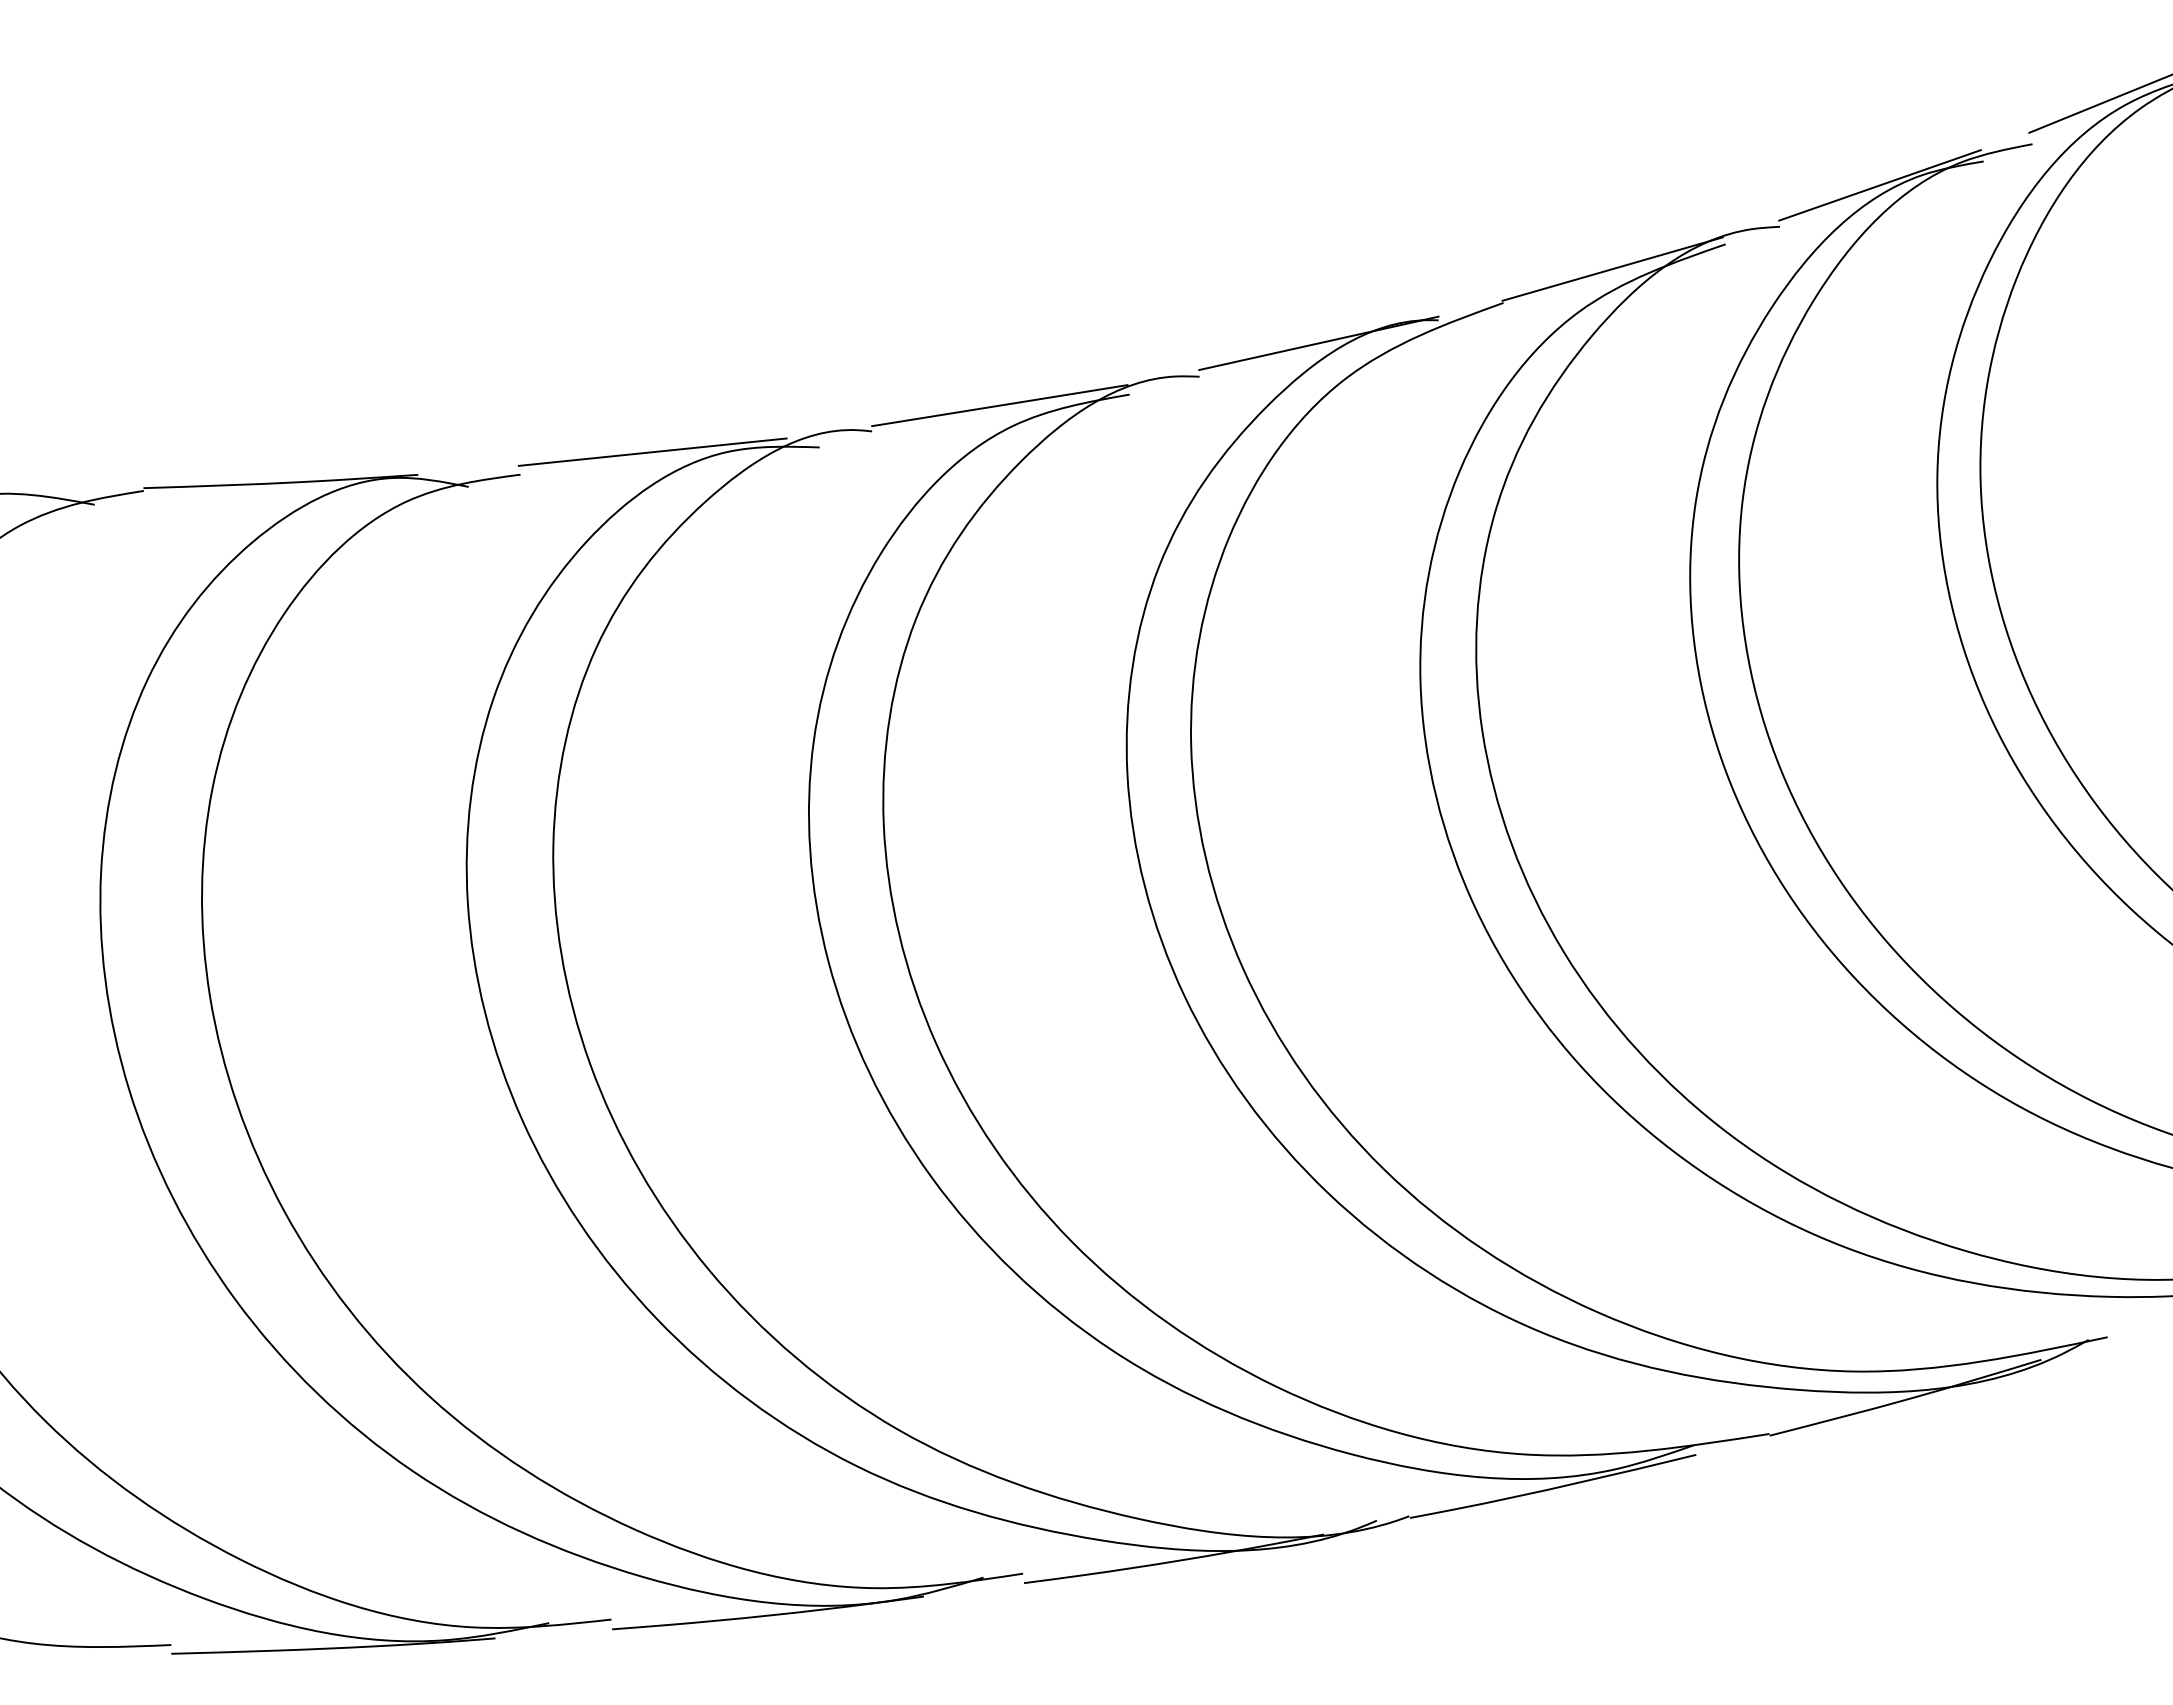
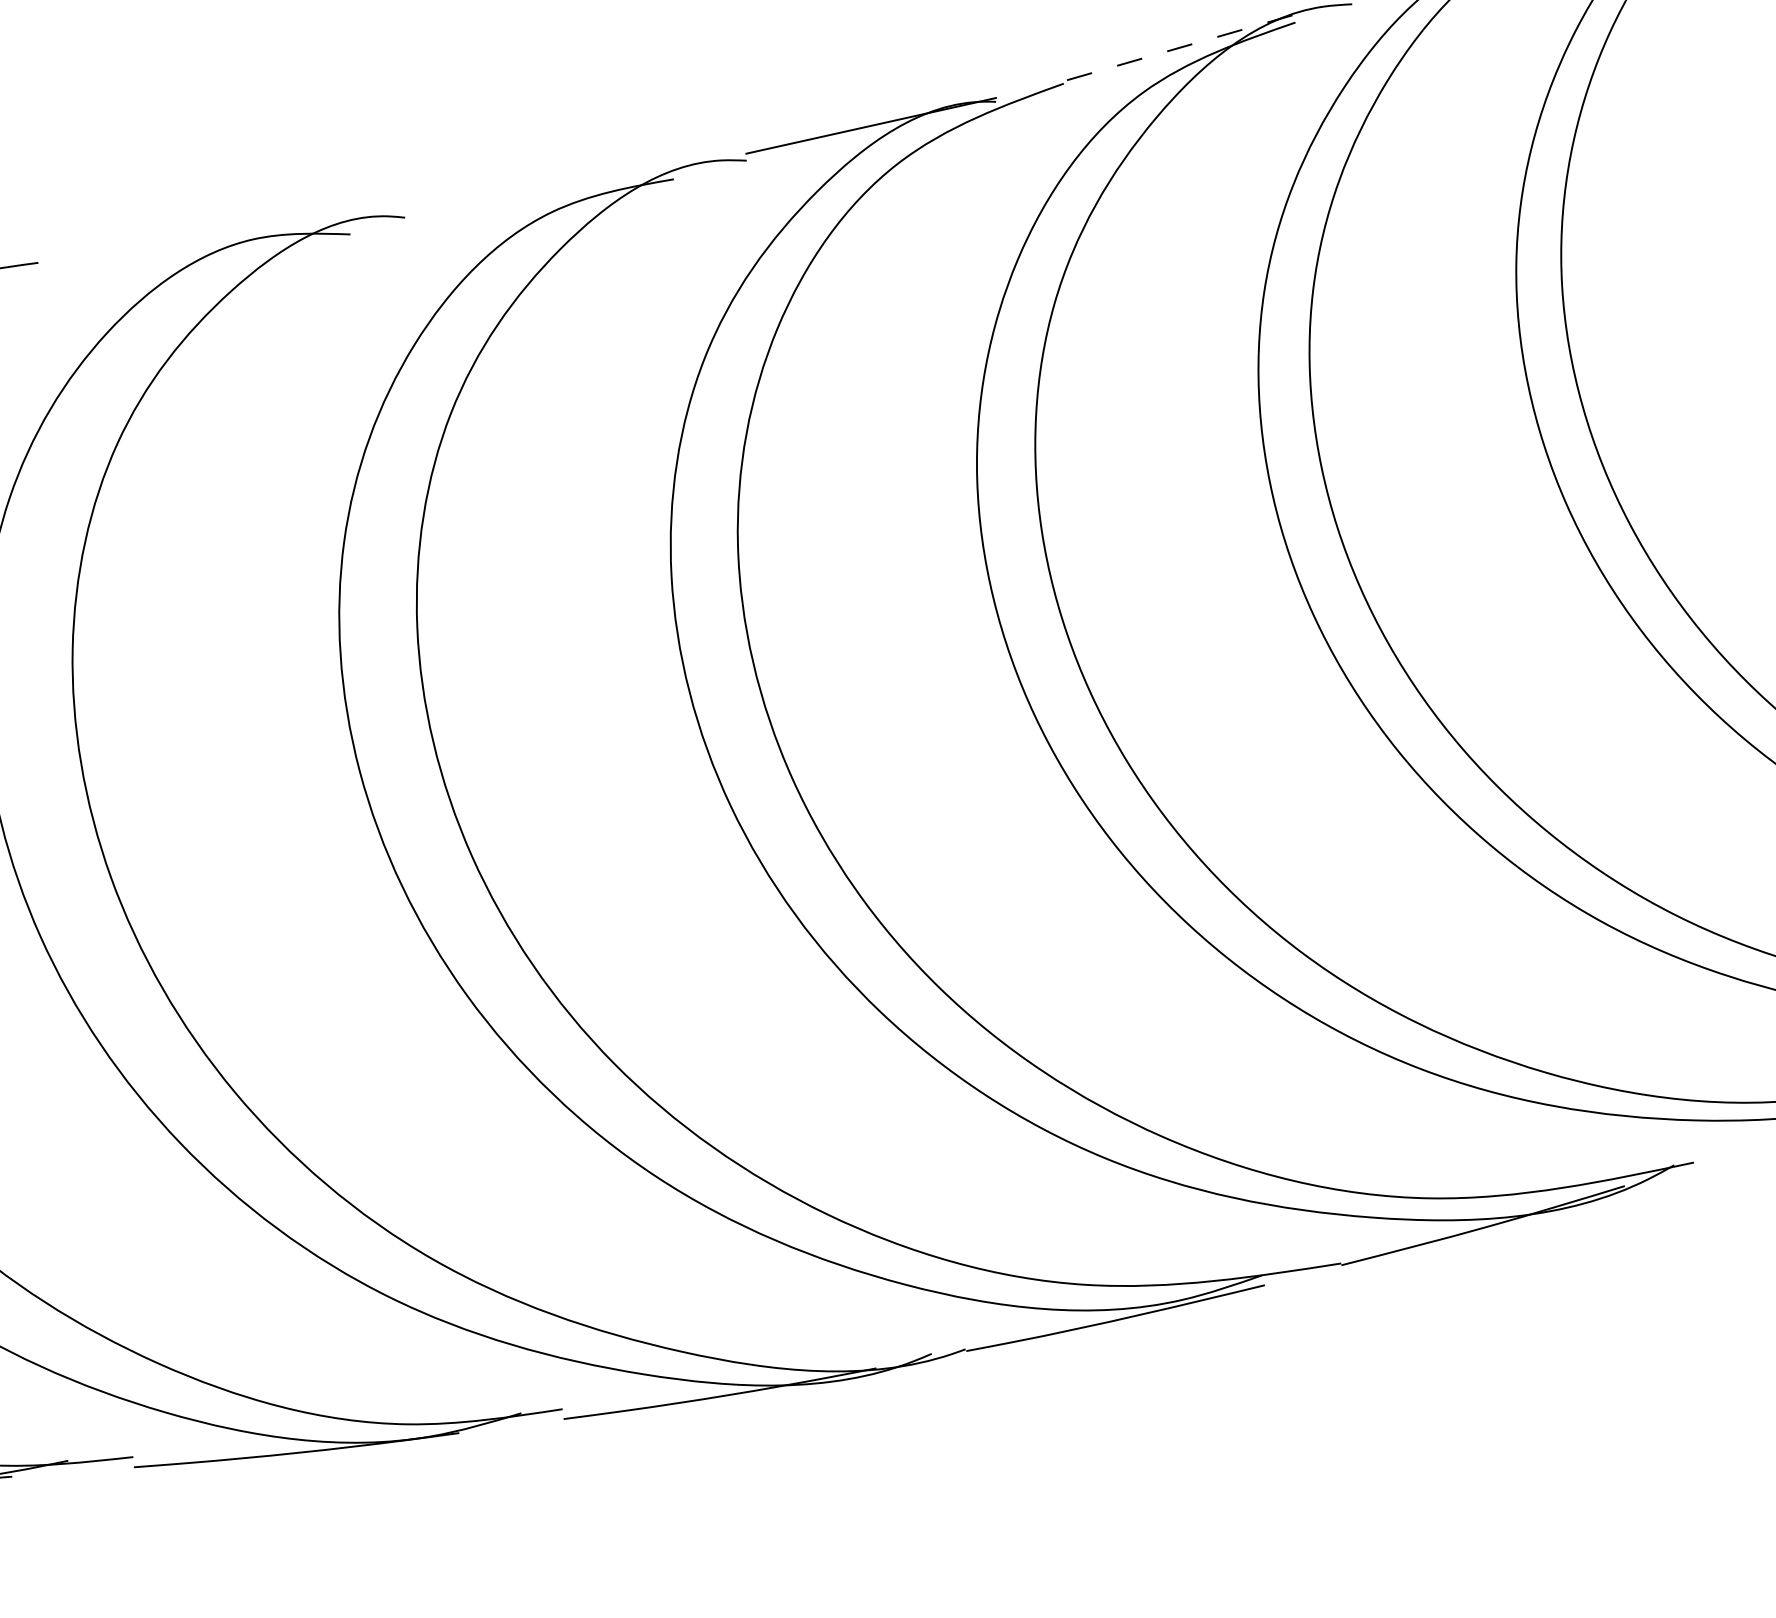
line: (1612, 269) -> (1177, 48), solid -> dashed
line: (999, 405) -> (538, 190), removed
line: (652, 451) -> (176, 238), removed

